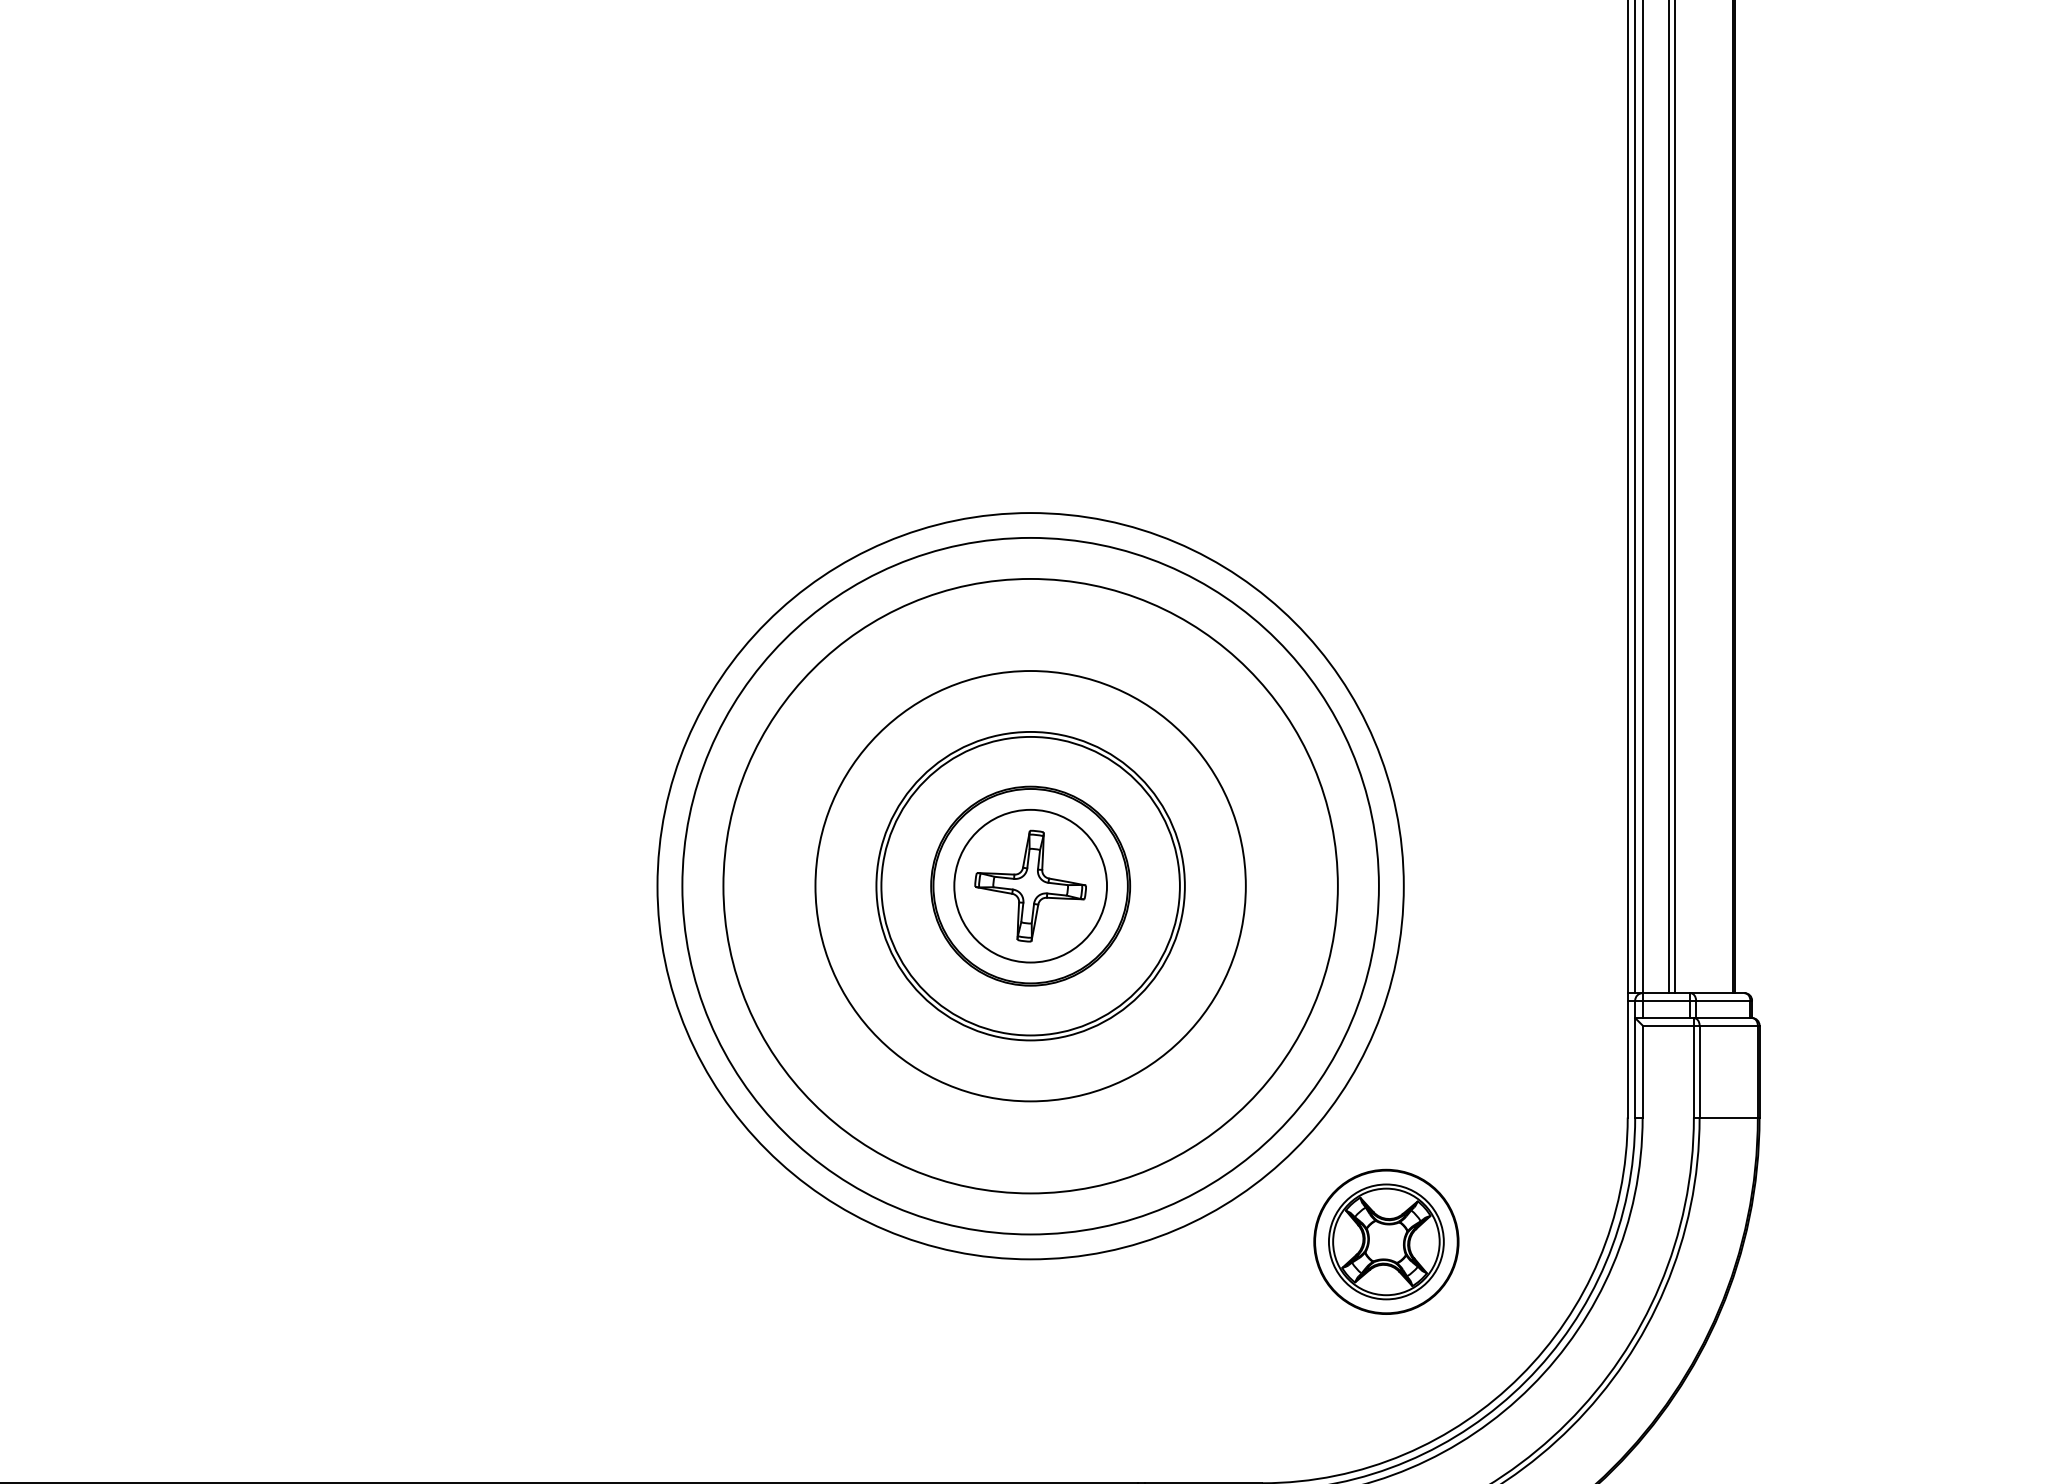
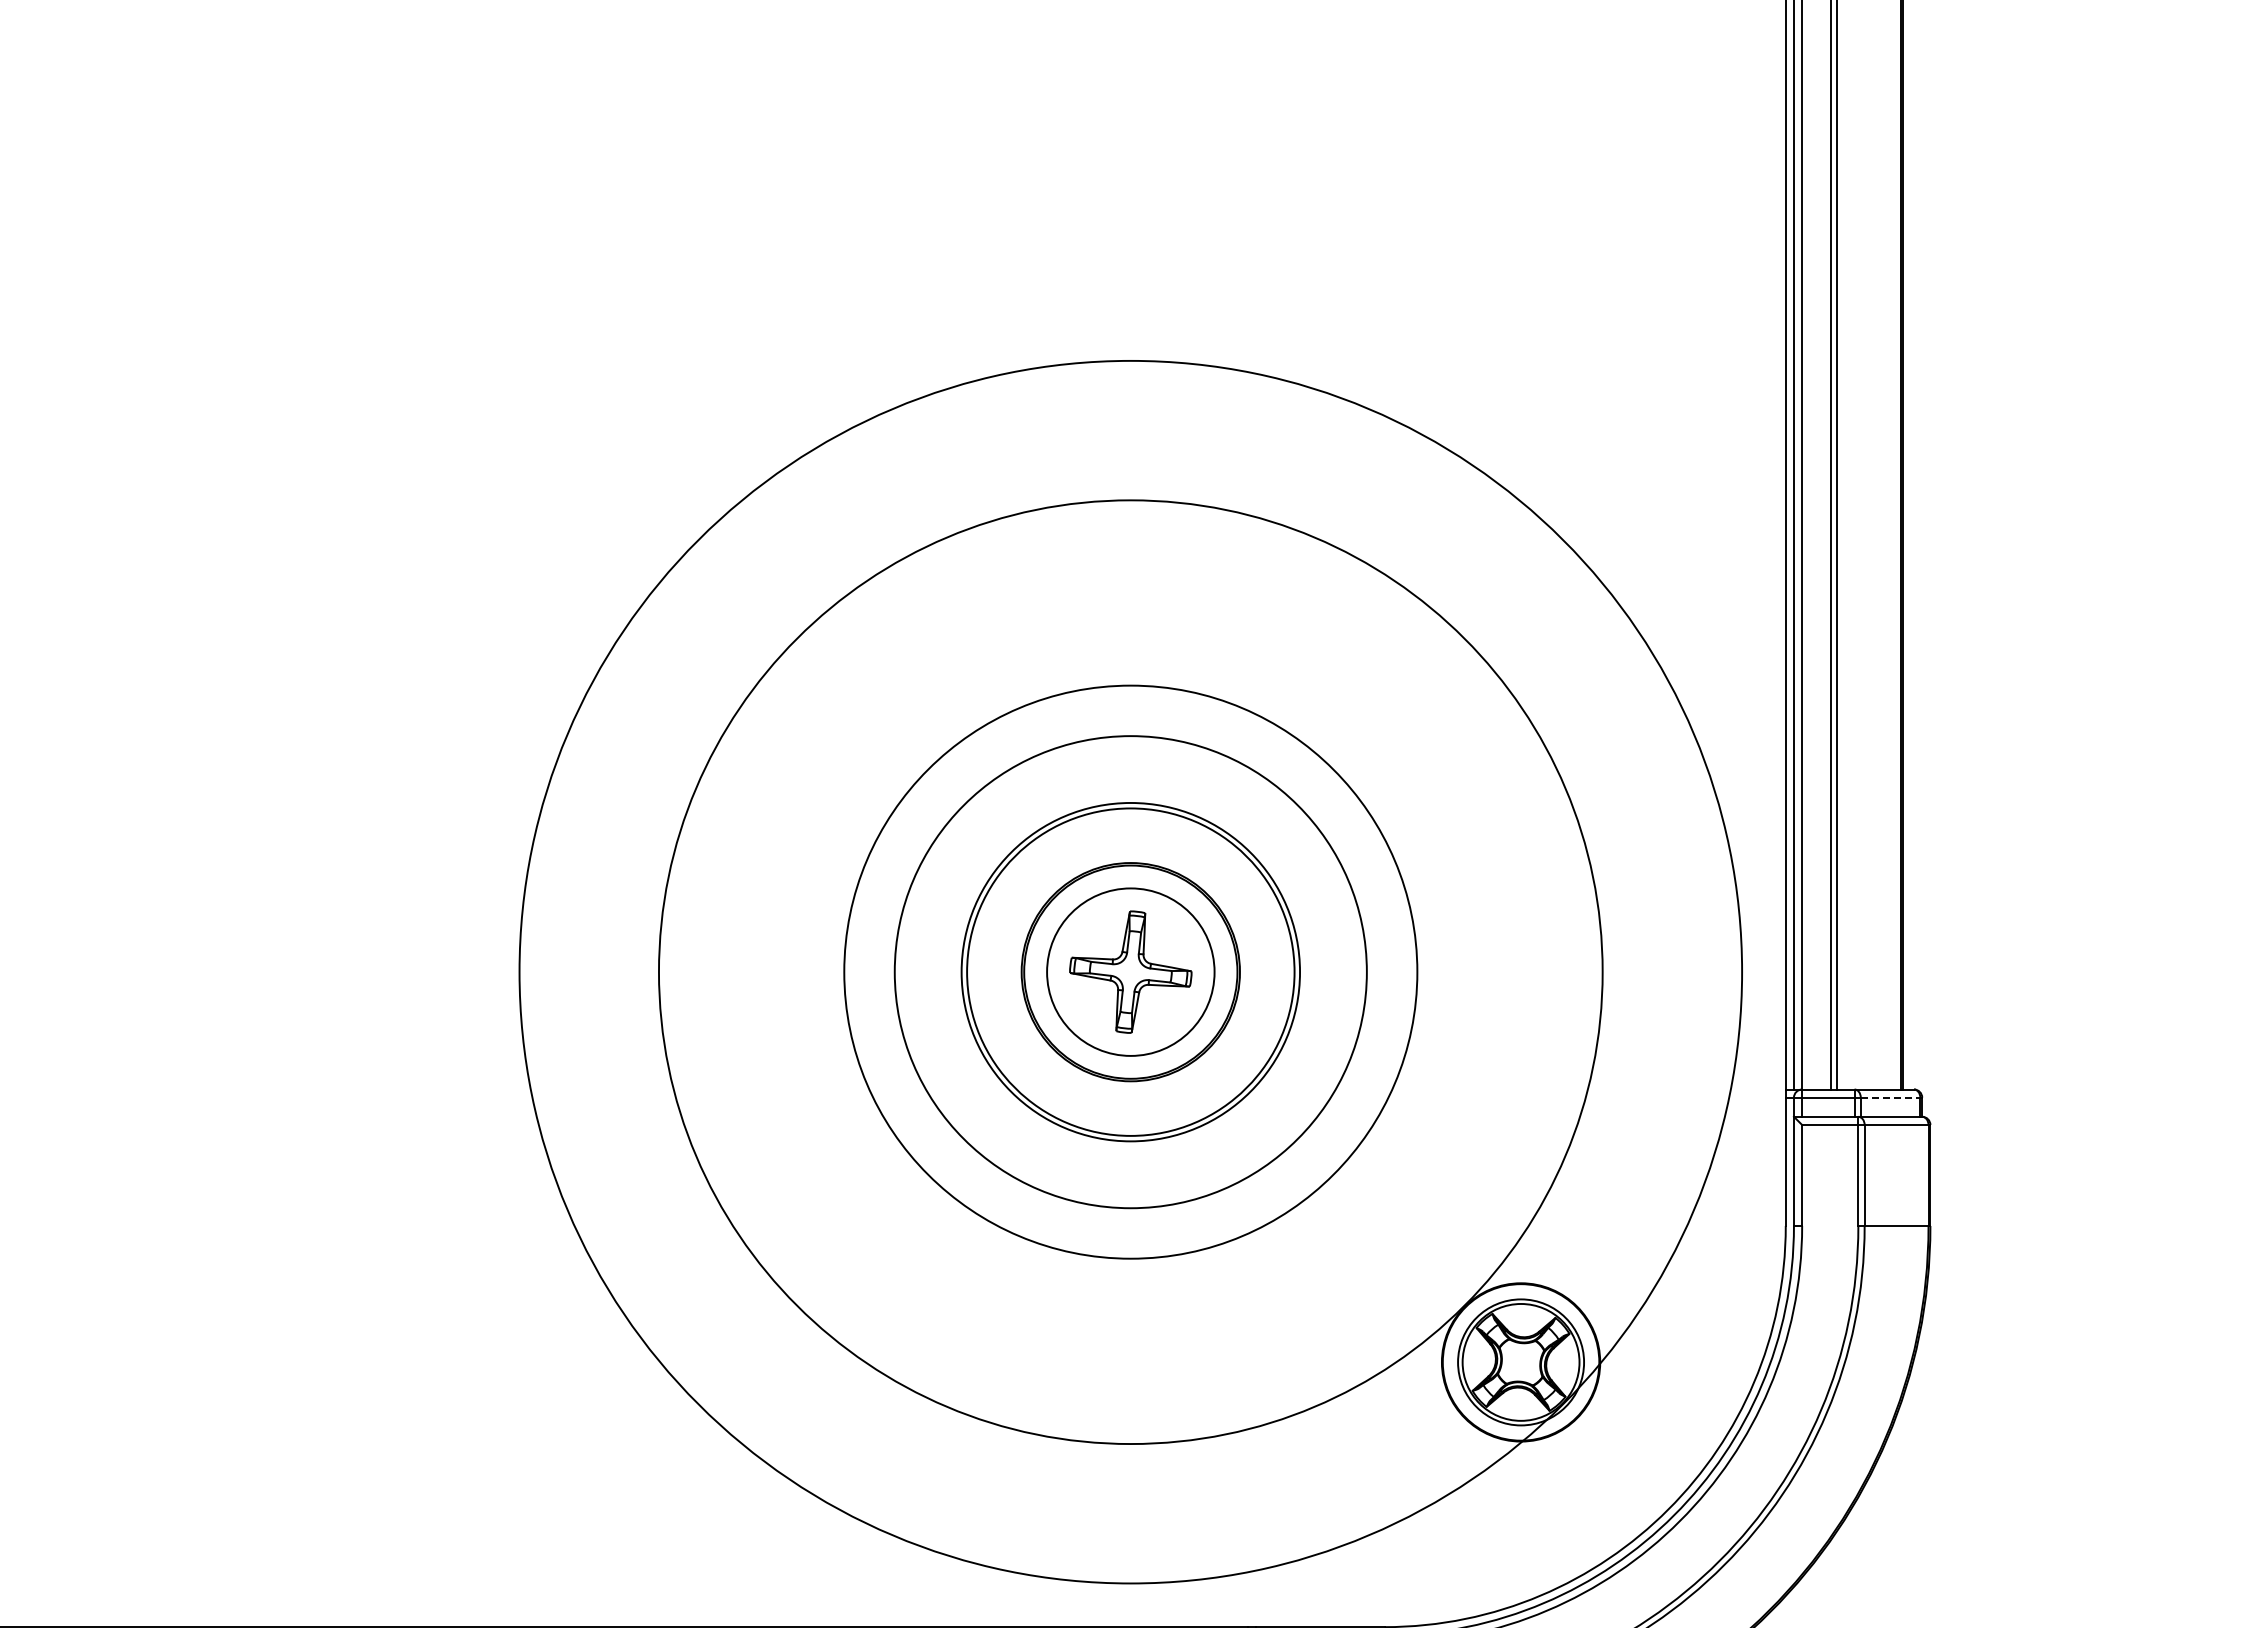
circle: (1030, 885) -> (1130, 971), size x0.7
circle: (1030, 886) -> (1130, 972), size x1.4
circle: (1030, 886) -> (1130, 972), size x1.6
line: (1723, 1000) -> (1890, 1097), solid -> dashed

